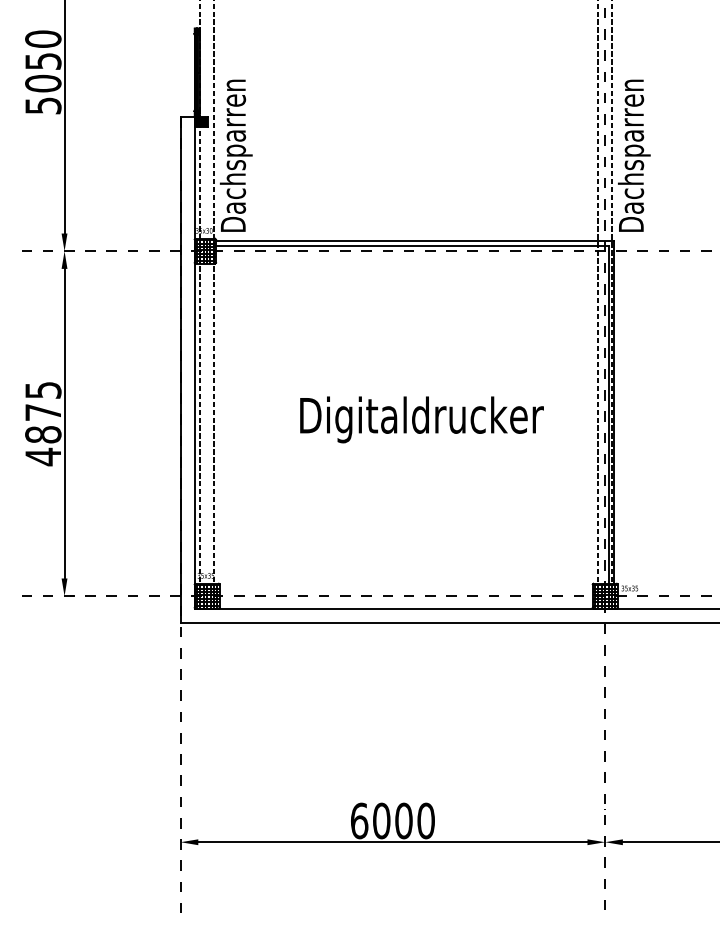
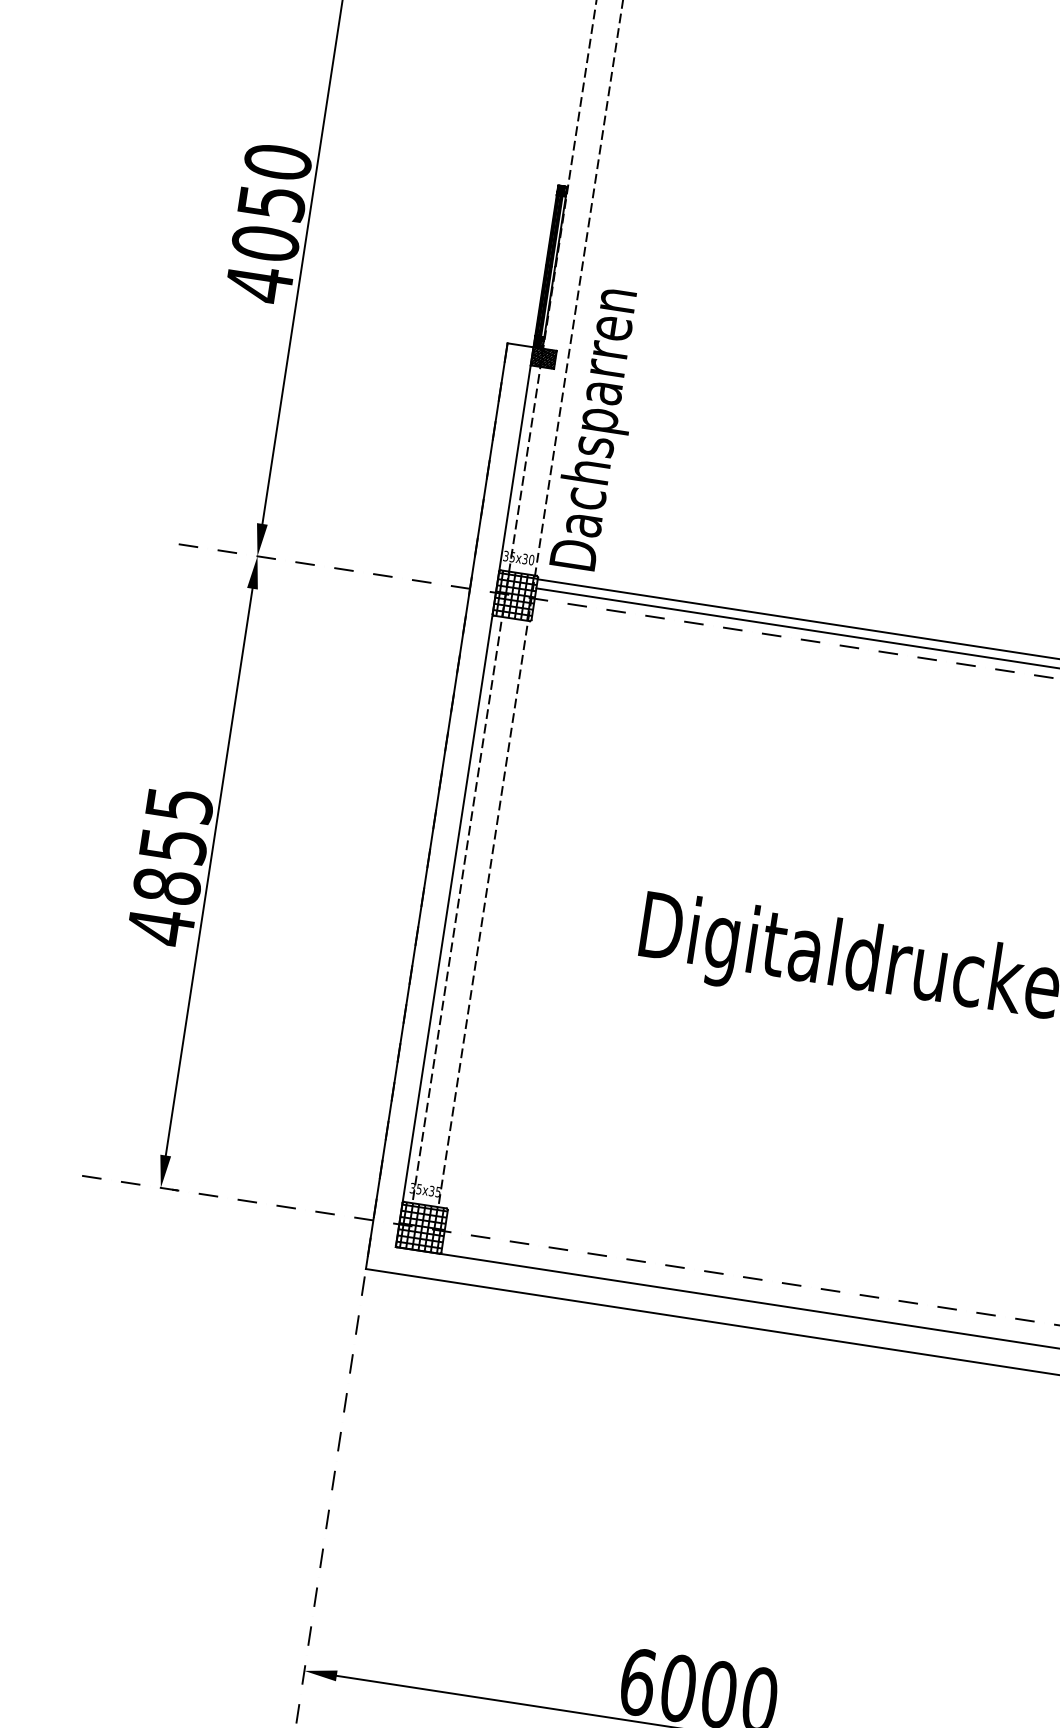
text: (43, 105) -> (259, 283), 5050 -> 4050
text: (43, 412) -> (173, 845), 4875 -> 4855

